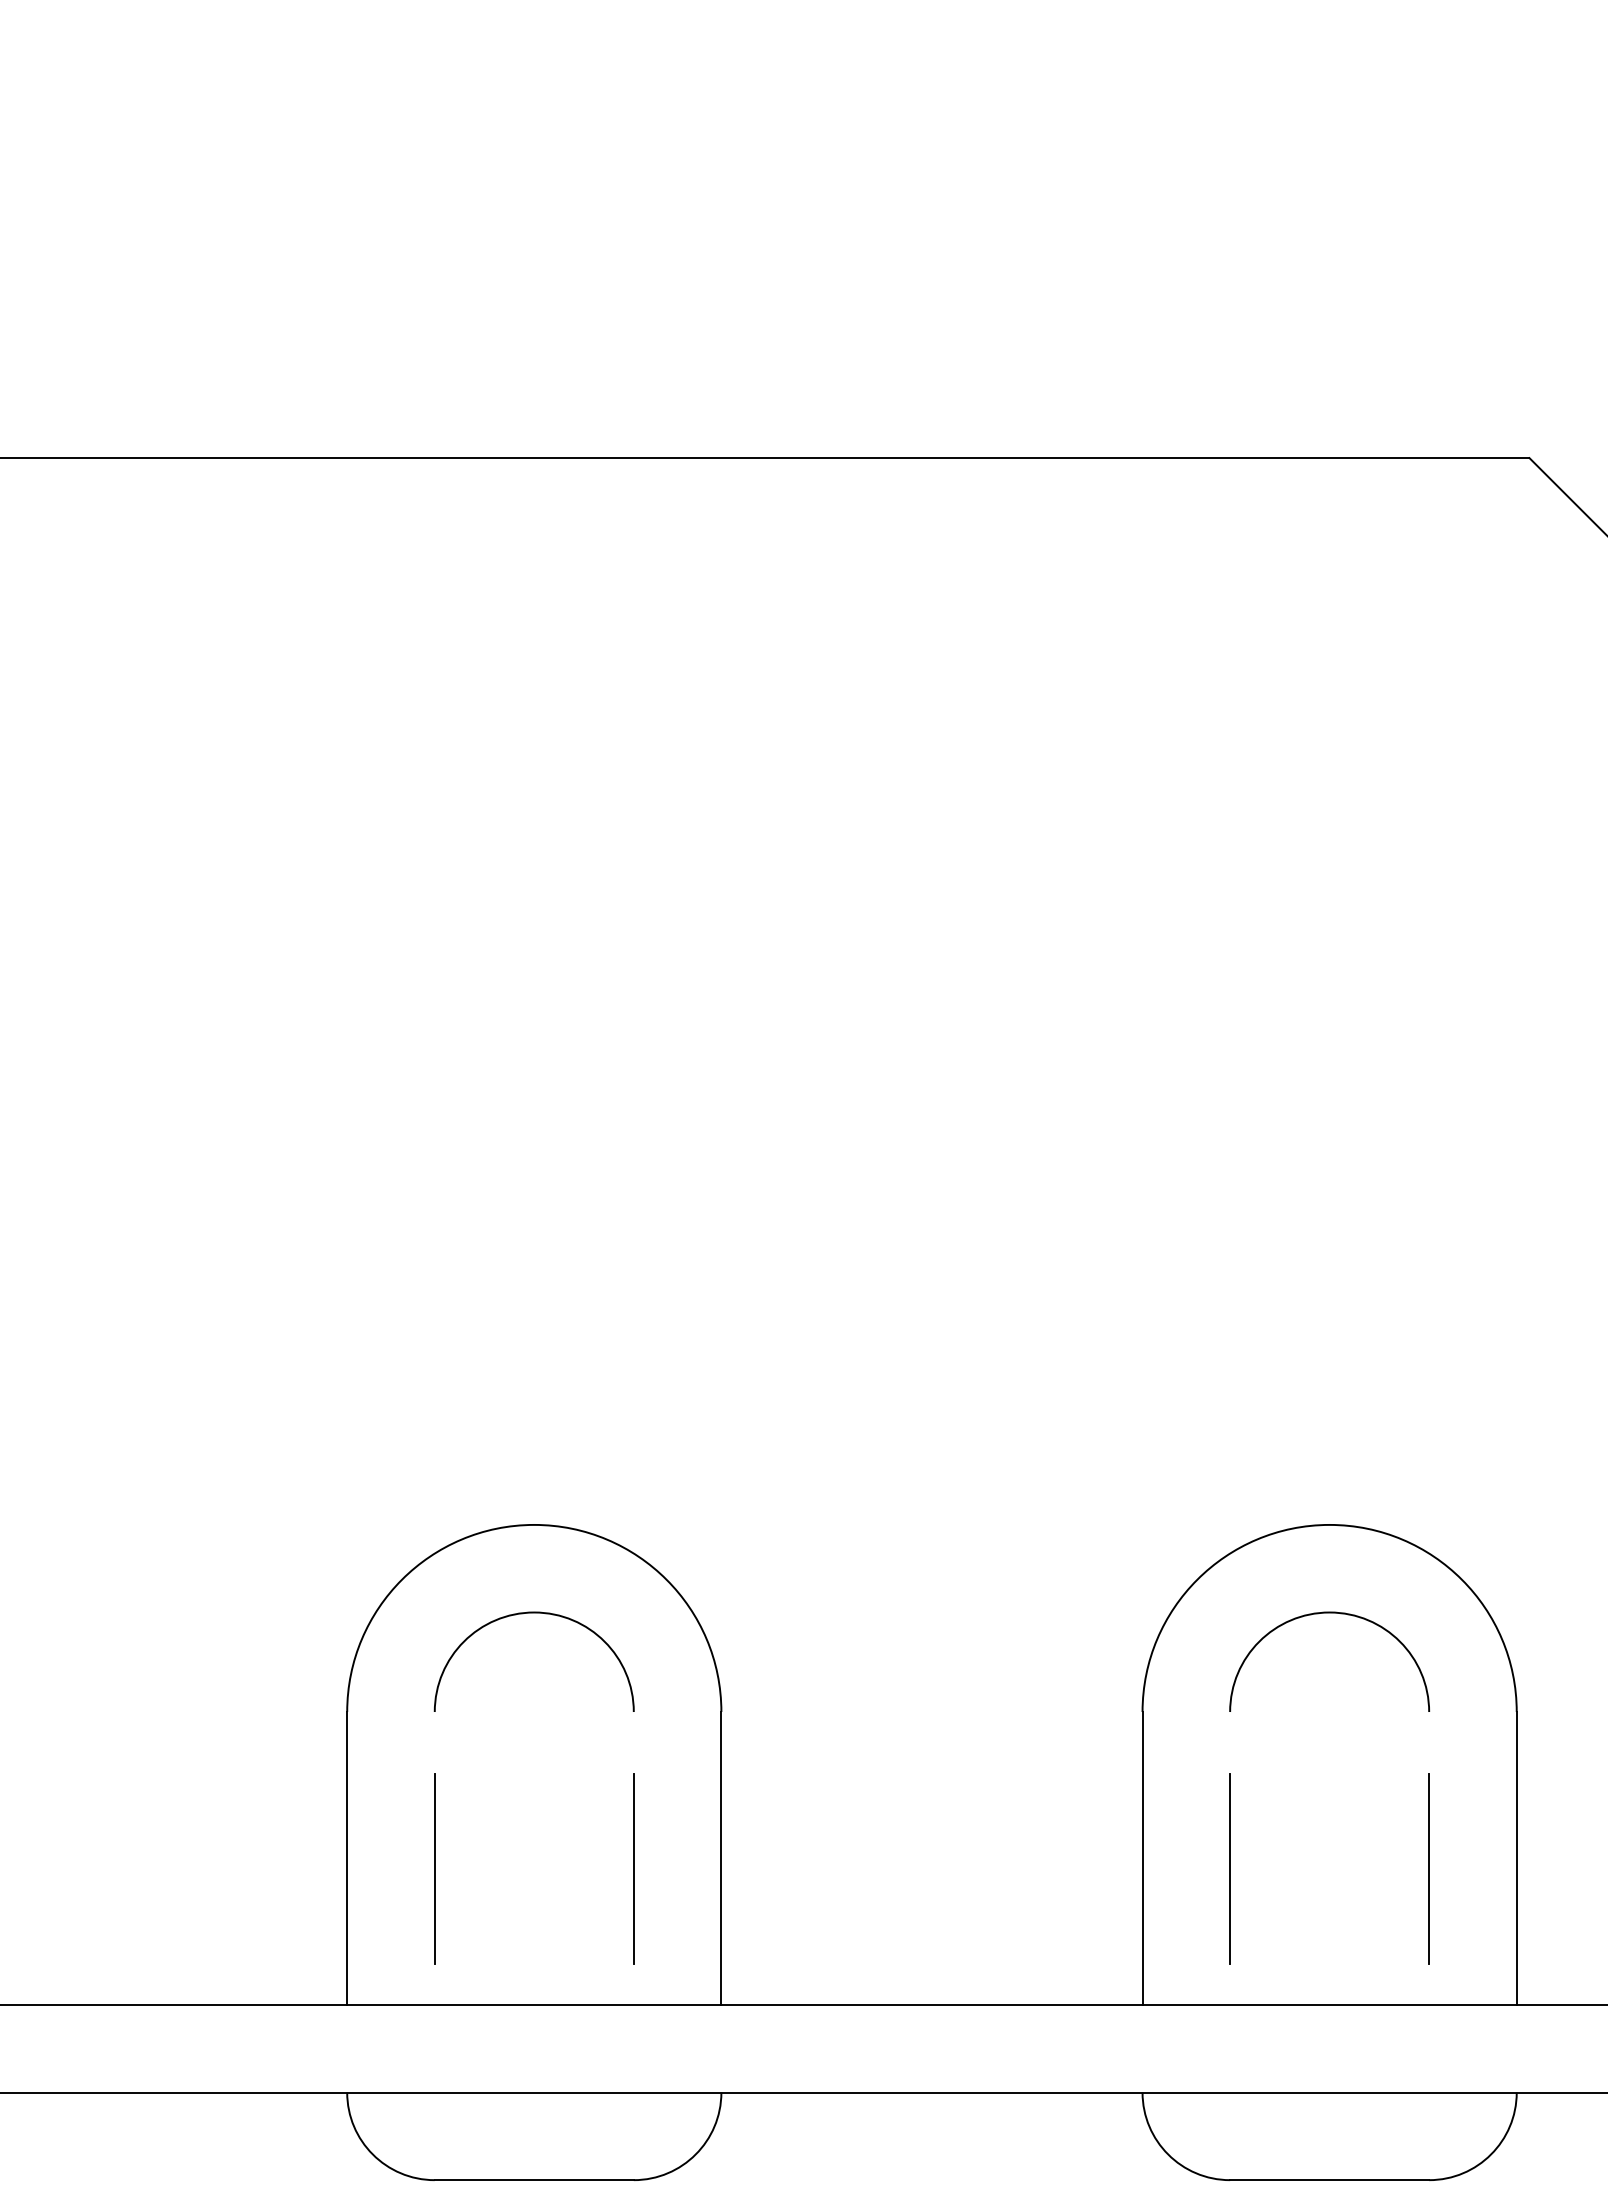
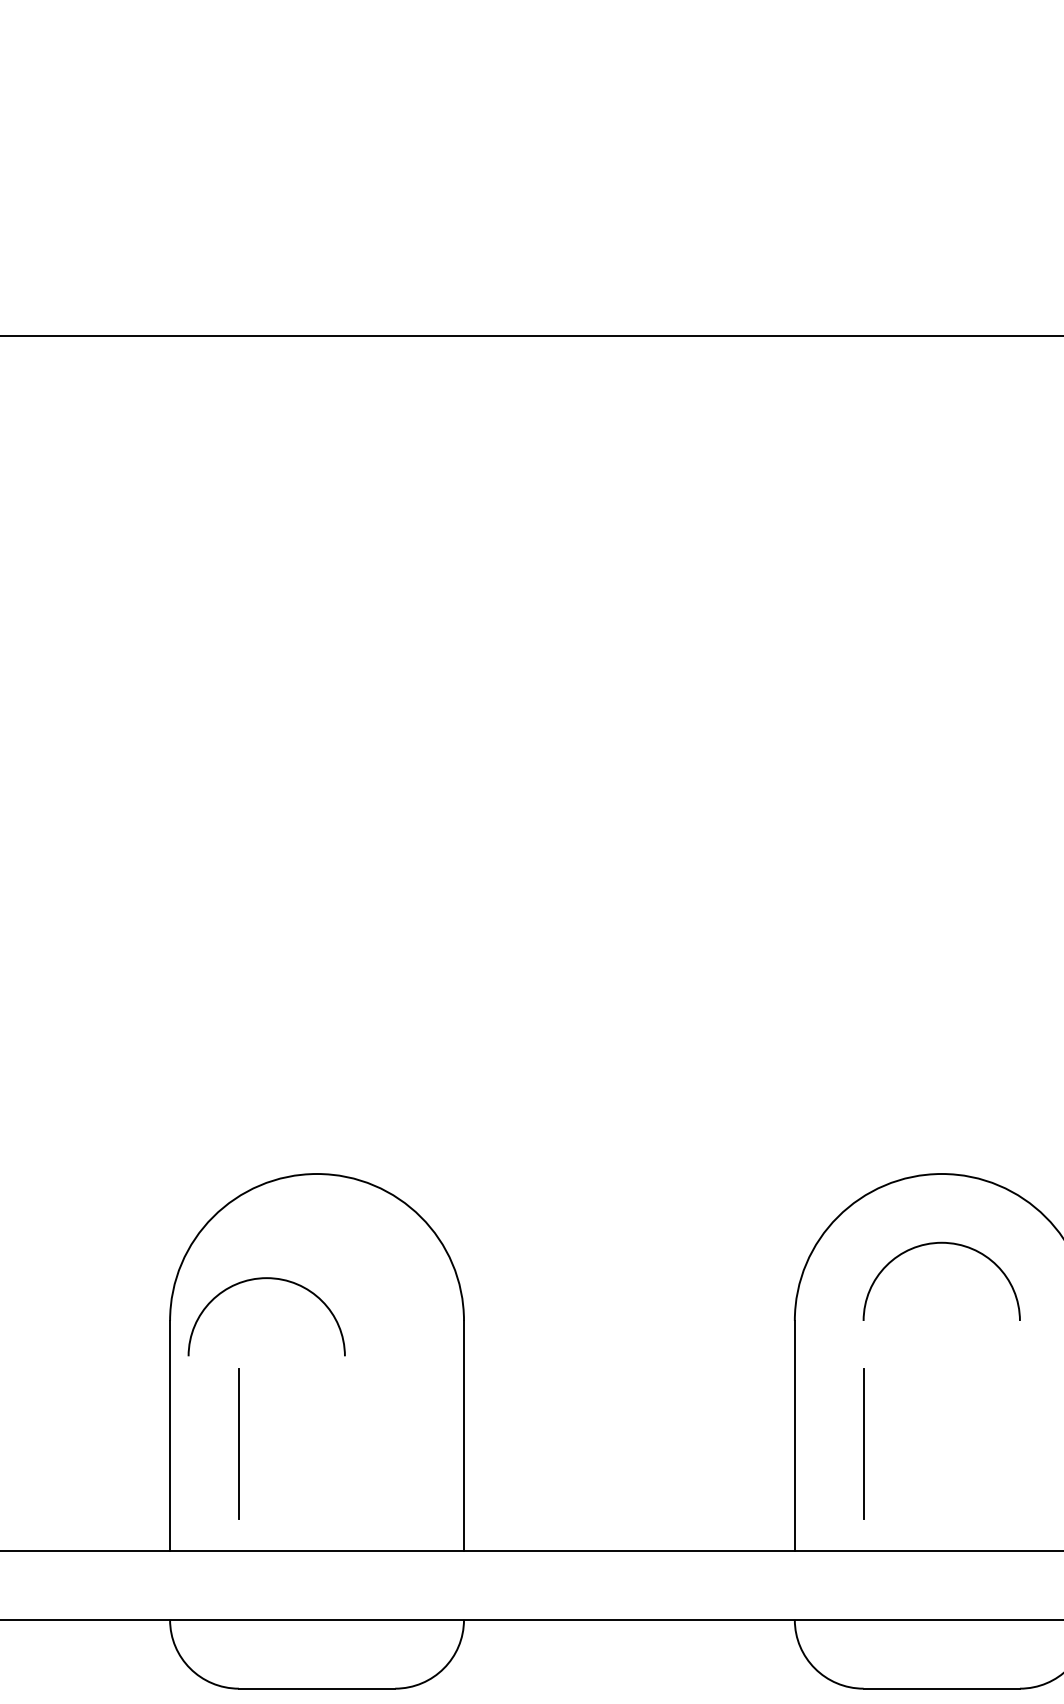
arc: (533, 1613) -> (266, 1278), moved
line: (633, 1868) -> (394, 1443), removed
line: (1429, 1868) -> (1020, 1443), removed

